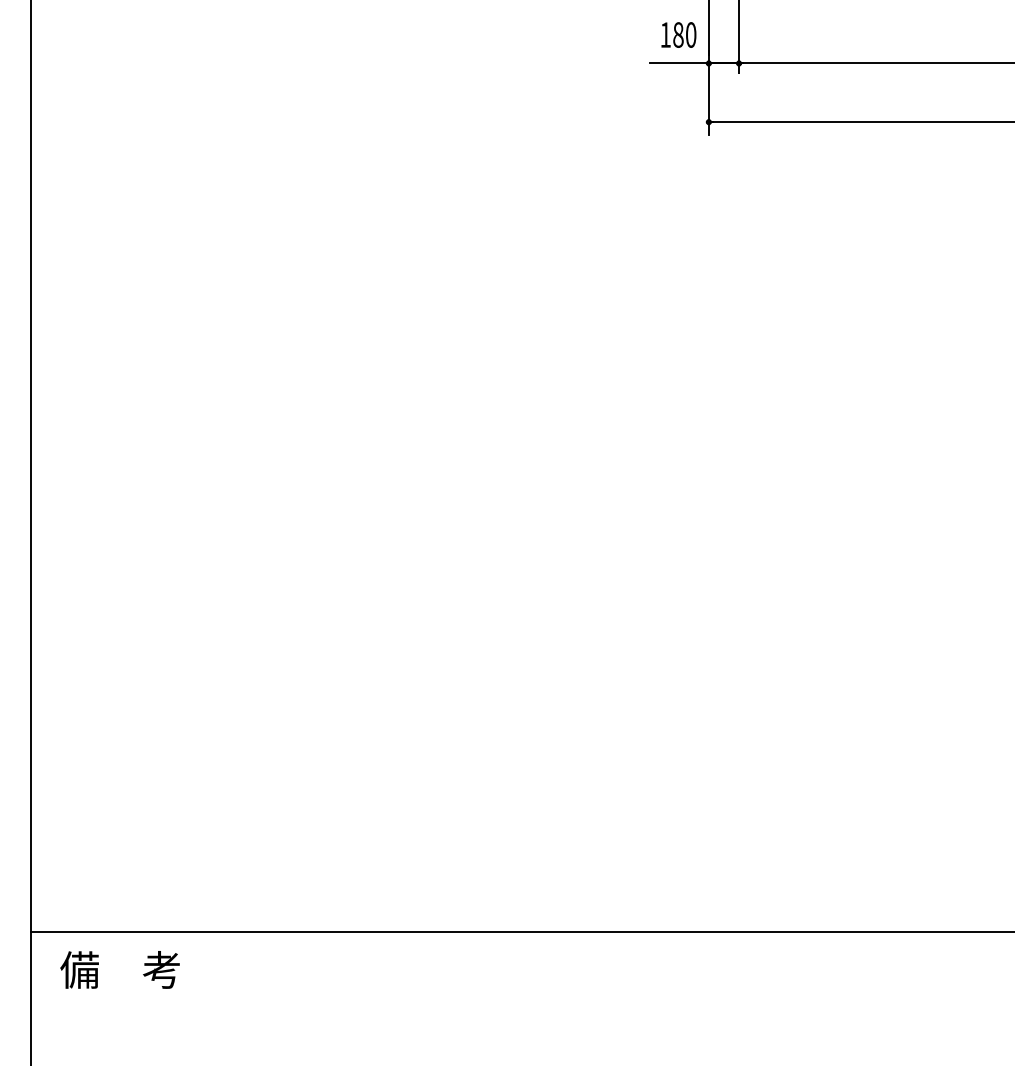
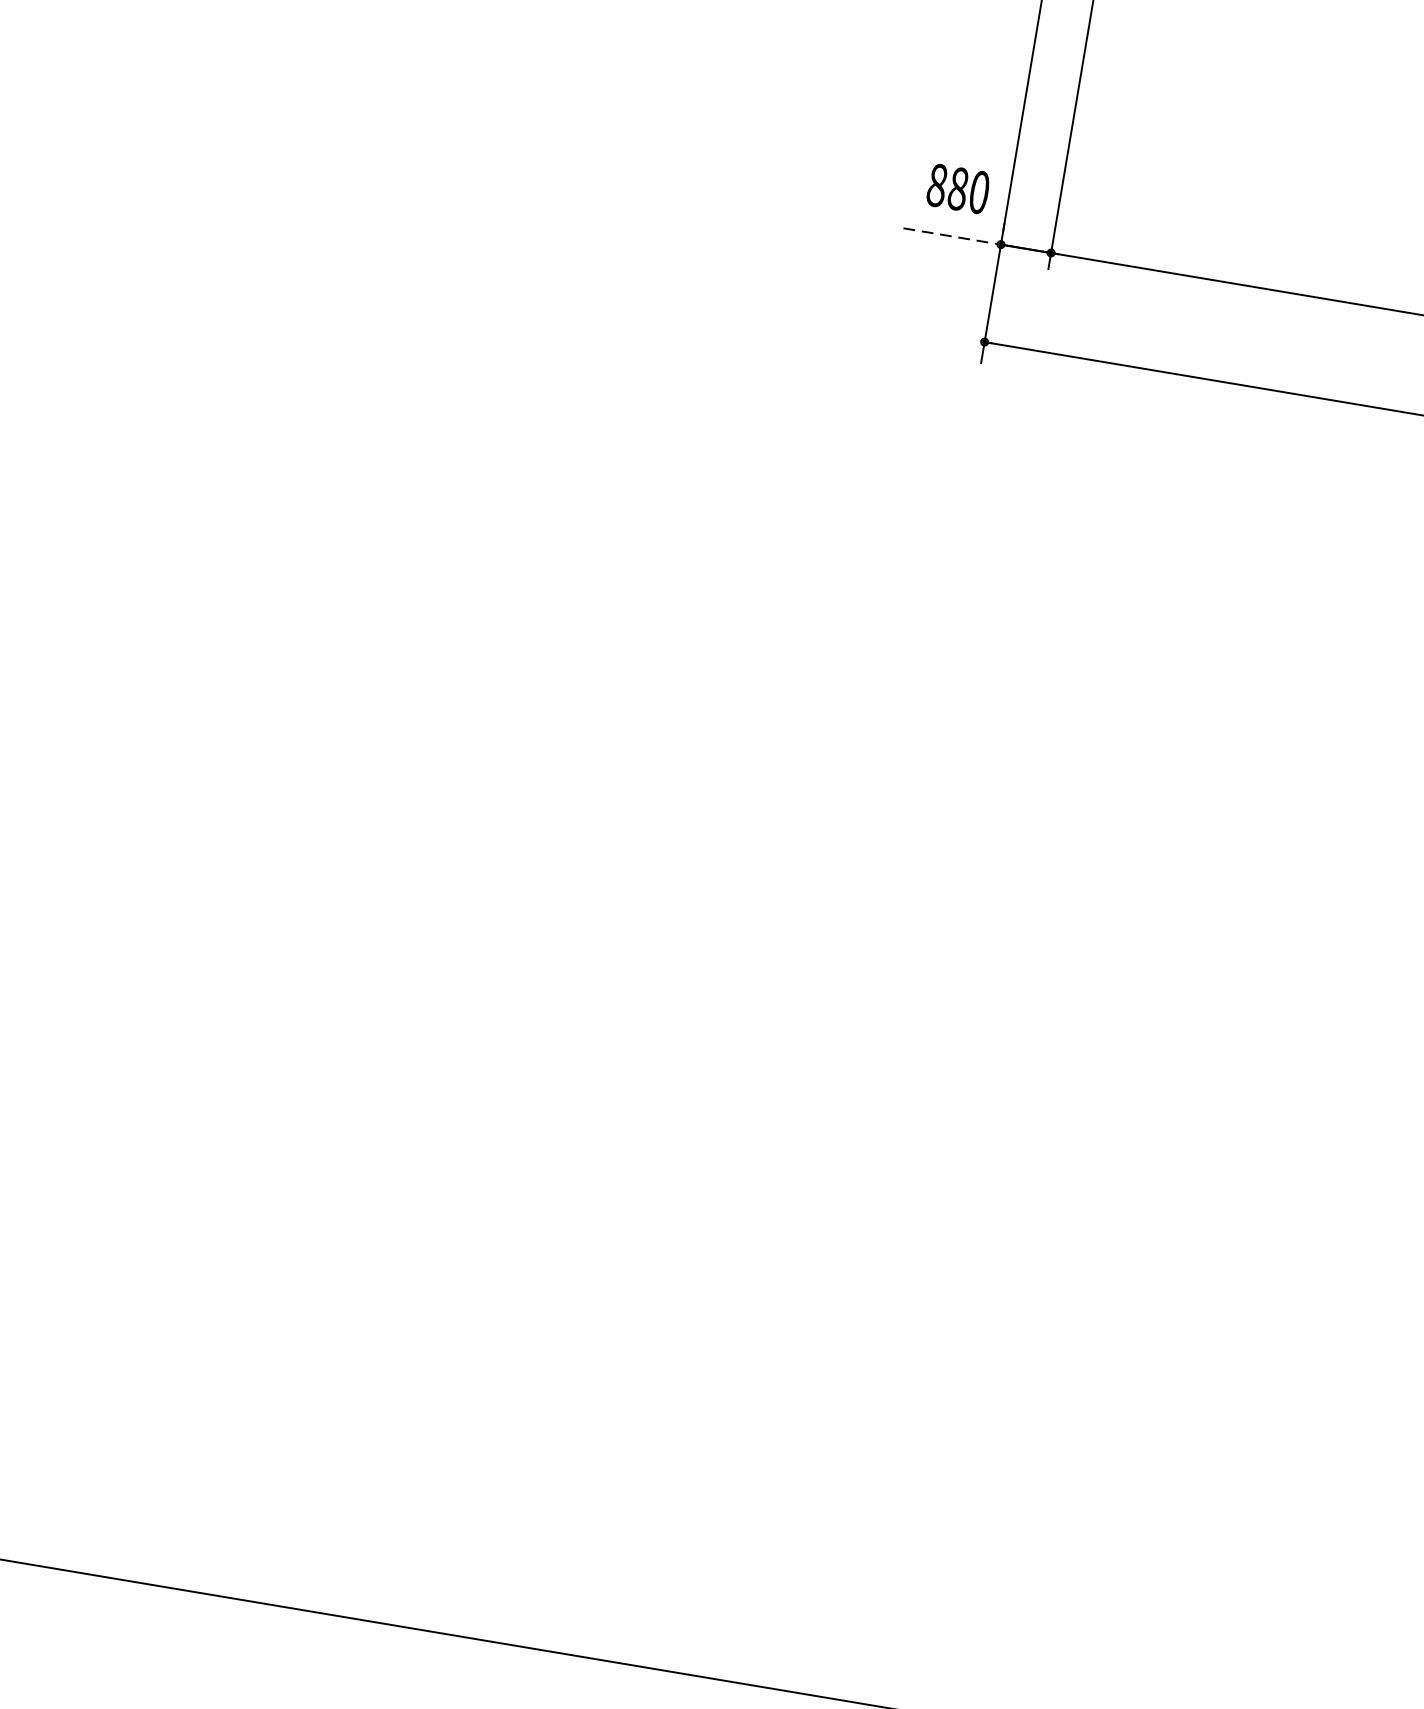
text: (665, 34) -> (936, 184), 180 -> 880
line: (679, 63) -> (952, 236), solid -> dashed

